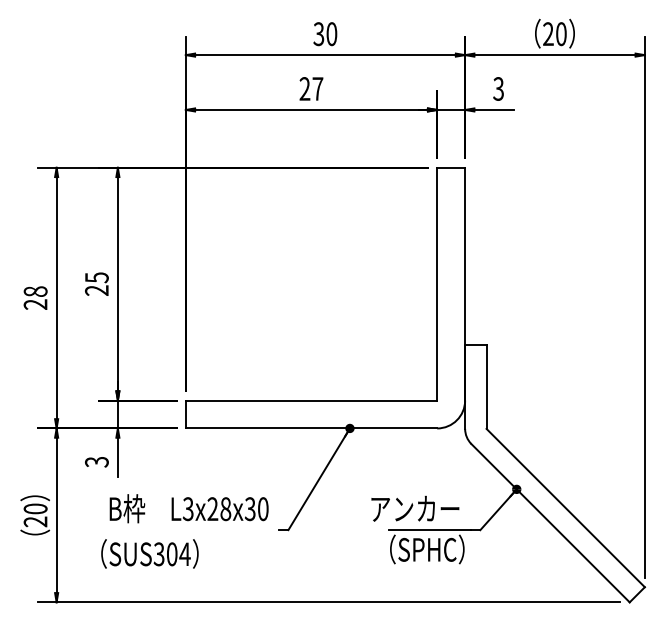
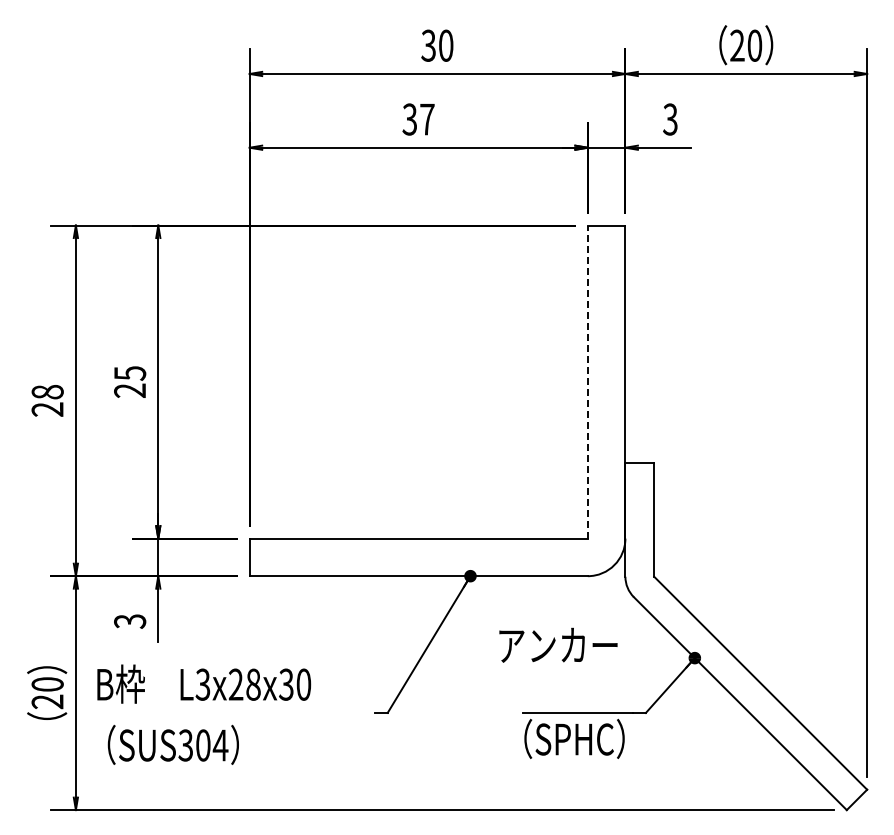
text: (304, 88) -> (409, 119), 27 -> 37
line: (436, 284) -> (587, 382), solid -> dashed
text: (189, 508) -> (204, 683), moved
text: (415, 508) -> (558, 644), moved
text: (149, 553) -> (172, 744), moved

